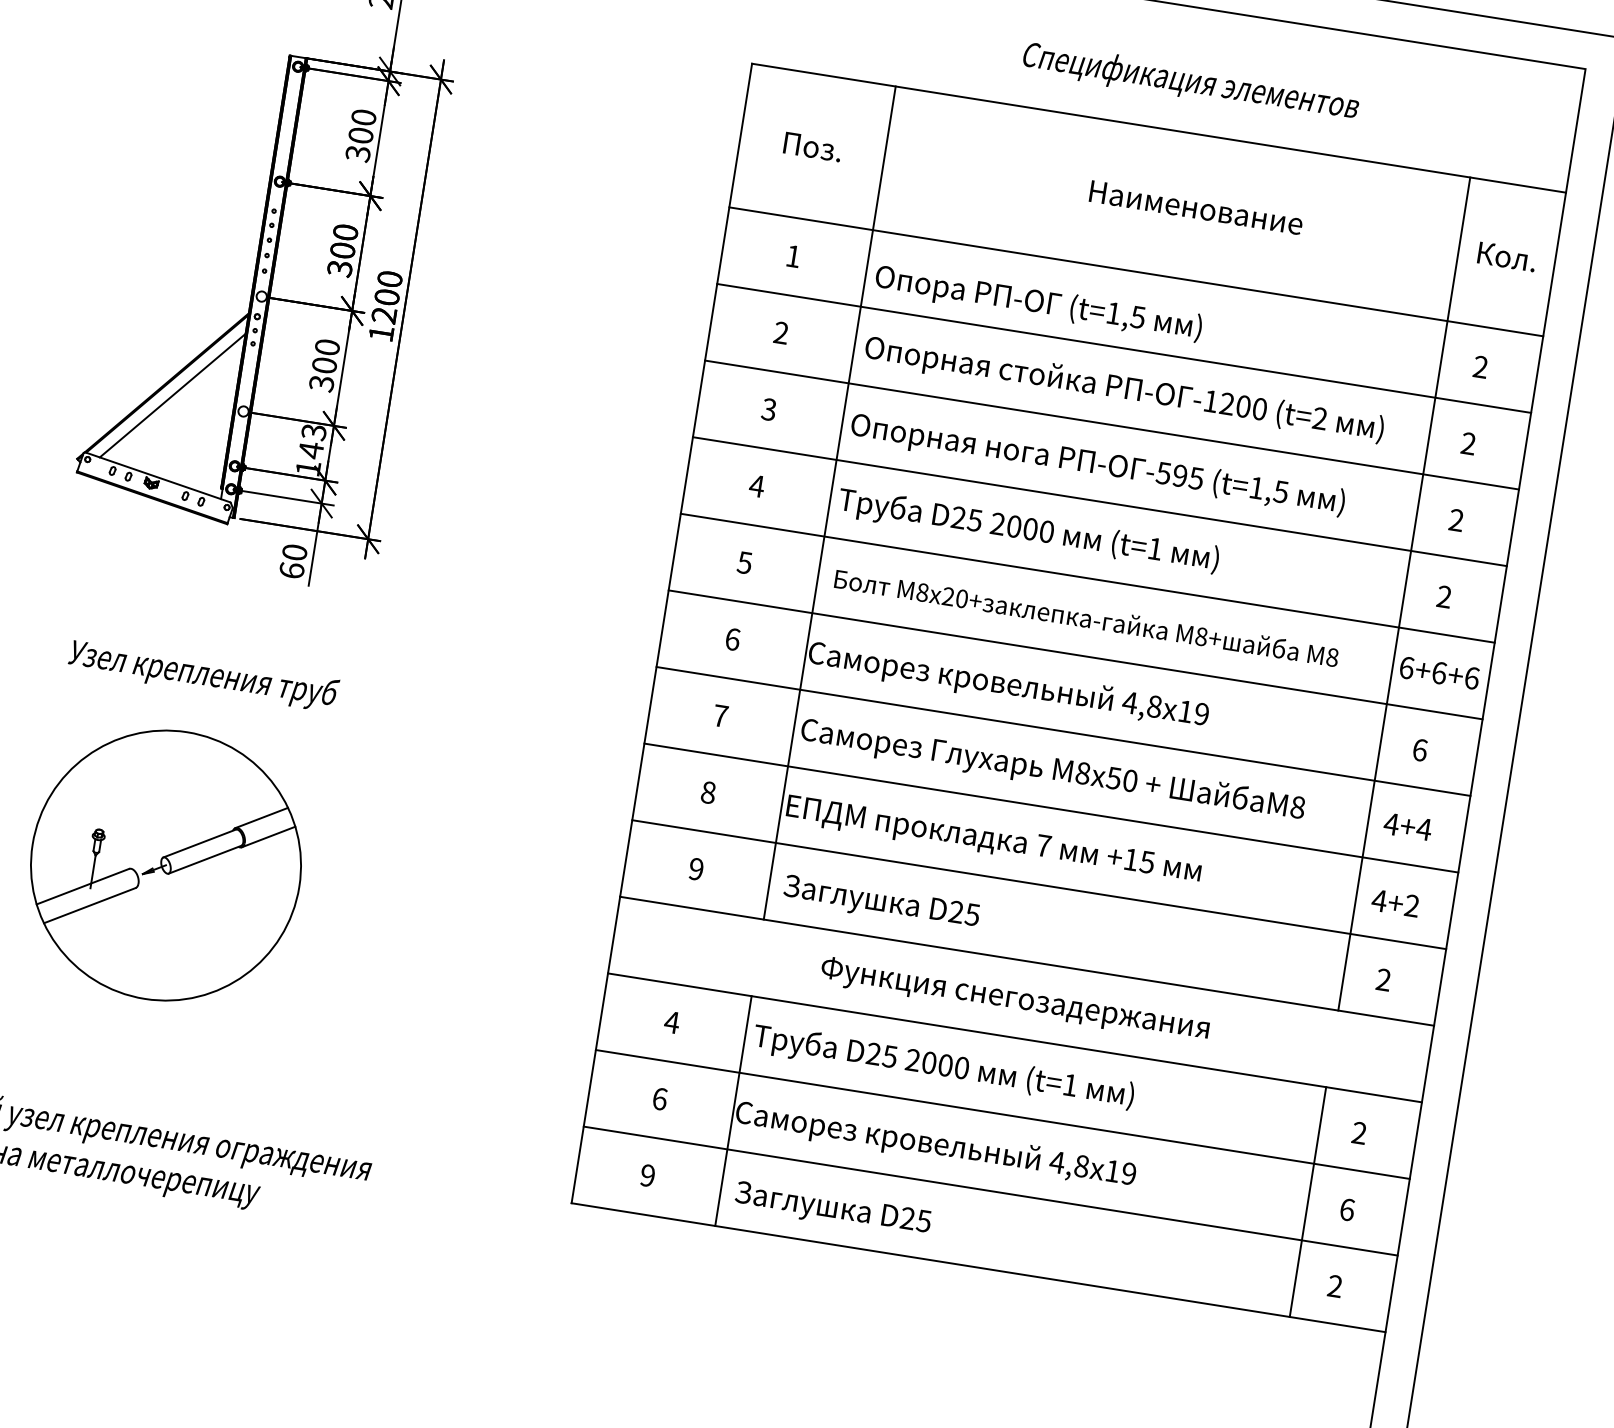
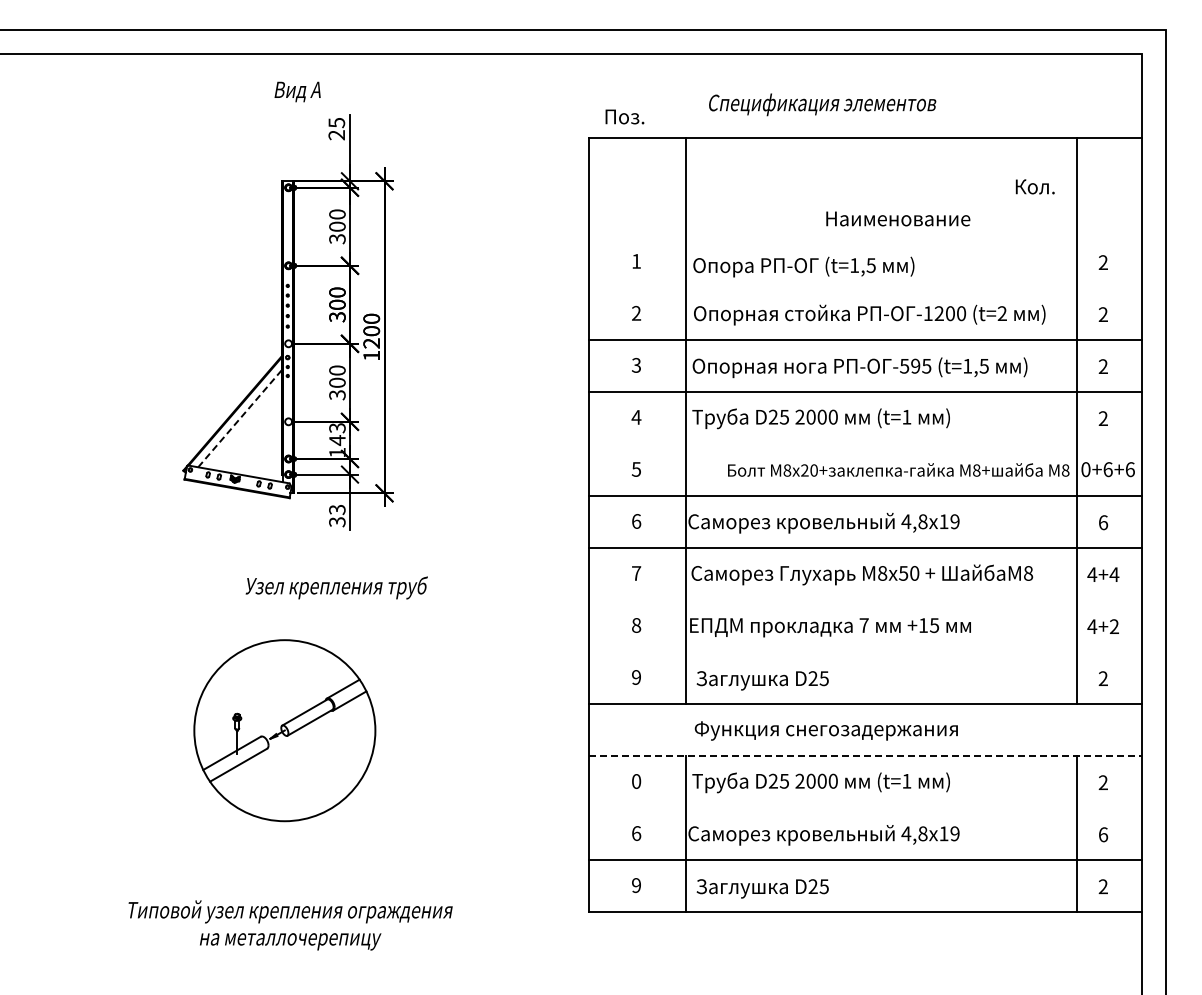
text: (1190, 82) -> (822, 104), moved
text: (812, 146) -> (624, 116), moved
text: (1196, 207) -> (898, 218), moved
text: (1506, 256) -> (1034, 186), moved
line: (1135, 271) -> (864, 235), removed
line: (1123, 348) -> (864, 287), removed
line: (173, 395) -> (240, 418), solid -> dashed
text: (293, 560) -> (337, 515), 60 -> 33
line: (1086, 577) -> (864, 443), removed
text: (1086, 617) -> (898, 469), moved
text: (1406, 667) -> (1085, 469), 6+6+6 -> 0+6+6
text: (203, 674) -> (336, 587), moved
line: (1050, 807) -> (864, 599), removed
line: (1038, 884) -> (864, 651), removed
text: (1013, 999) -> (825, 730), moved
text: (672, 1022) -> (636, 781), 4 -> 0
line: (1015, 1037) -> (865, 755), solid -> dashed
line: (1001, 1113) -> (864, 807), removed

